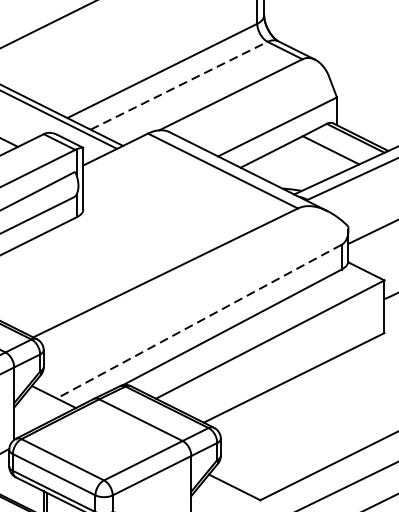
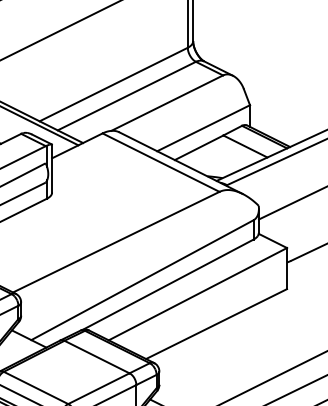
line: (179, 84) -> (127, 95), dashed -> solid
line: (199, 322) -> (142, 280), dashed -> solid

